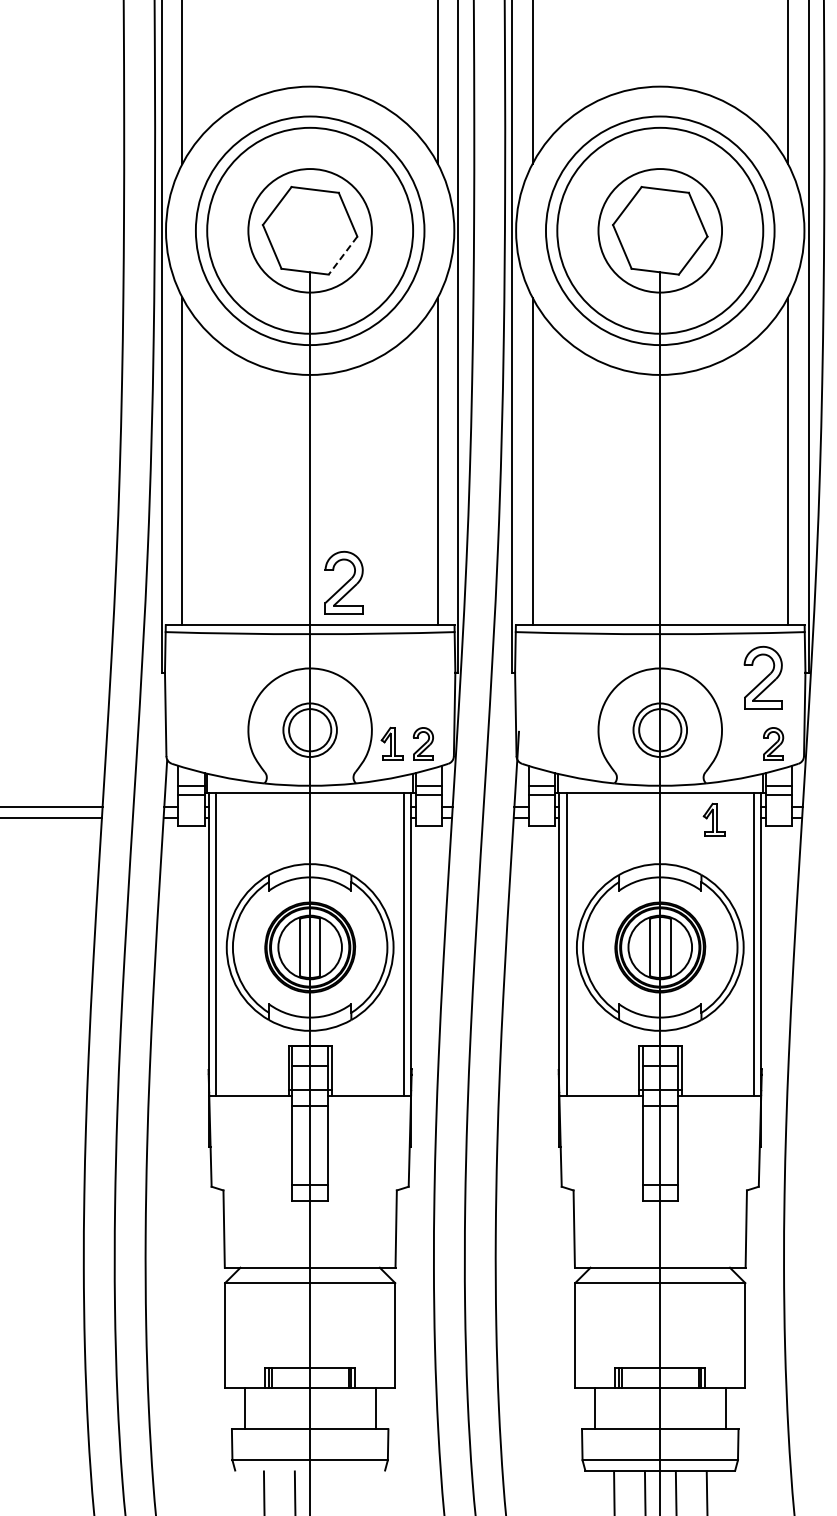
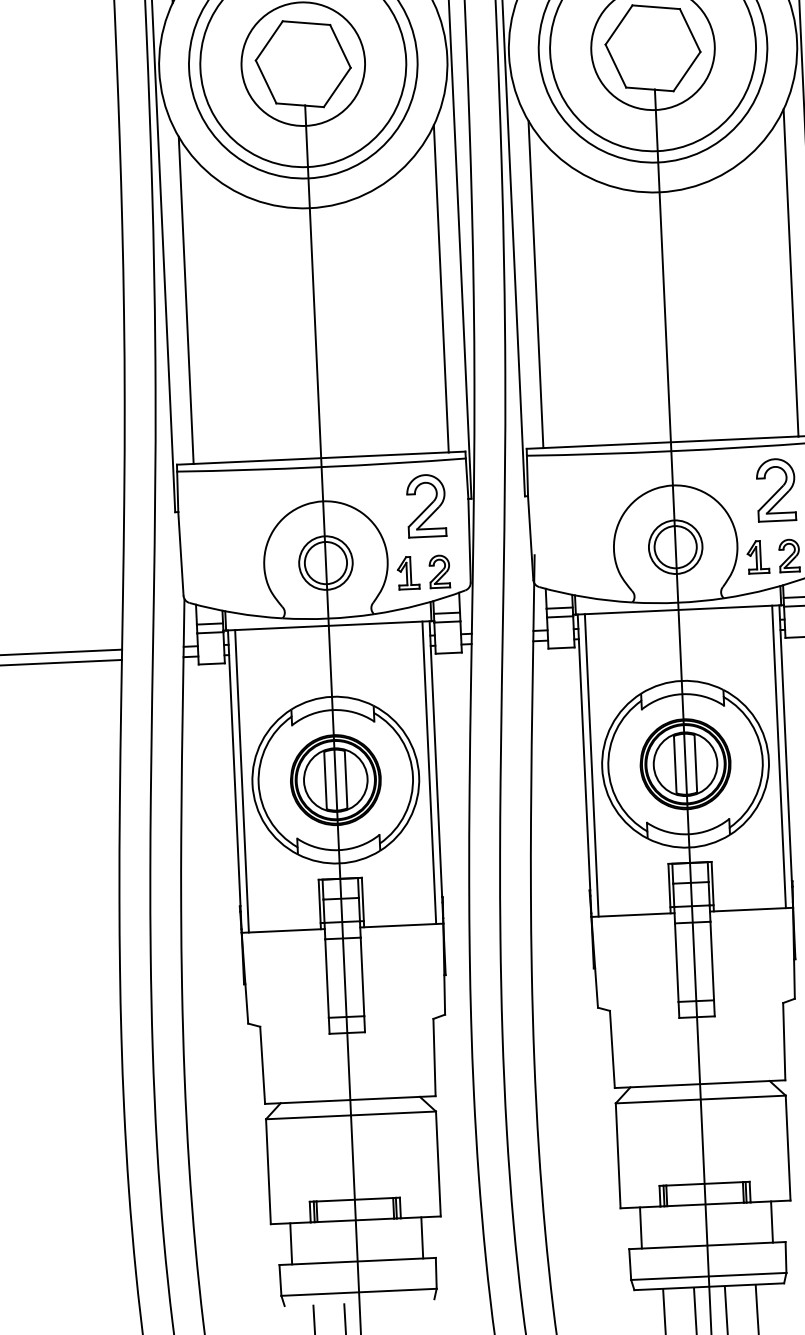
line: (343, 255) -> (337, 87), dashed -> solid
part: (343, 582) -> (425, 505), moved
part: (713, 819) -> (757, 556), moved

